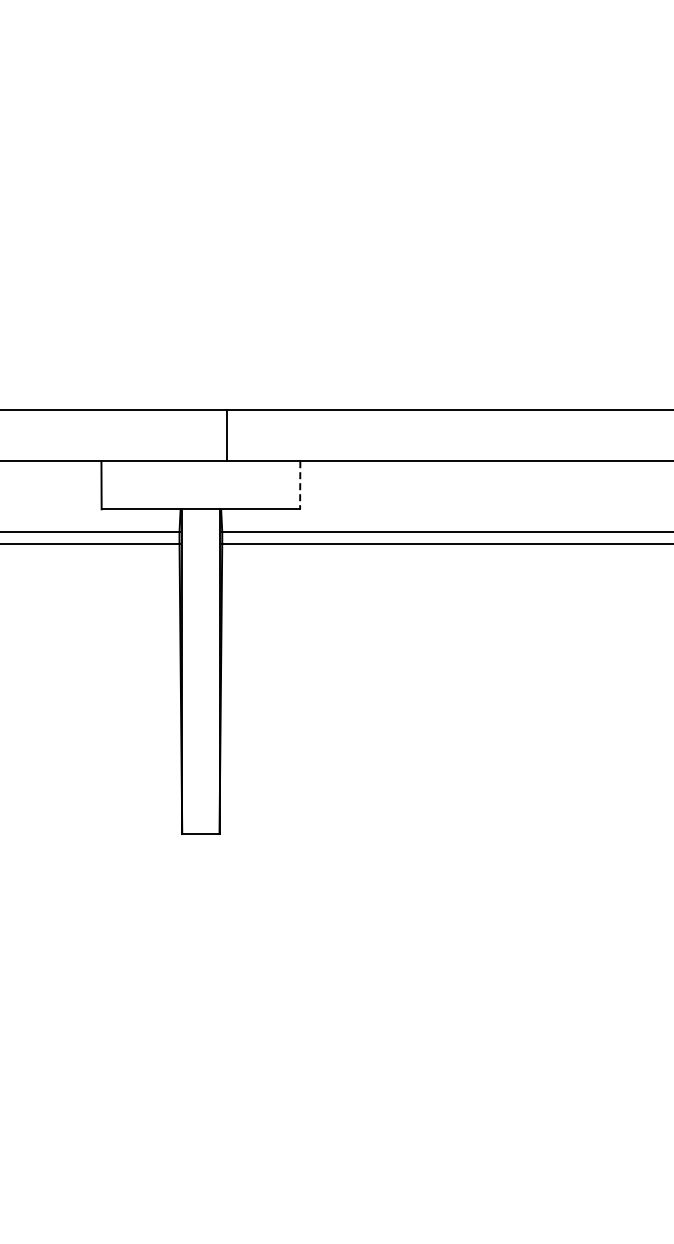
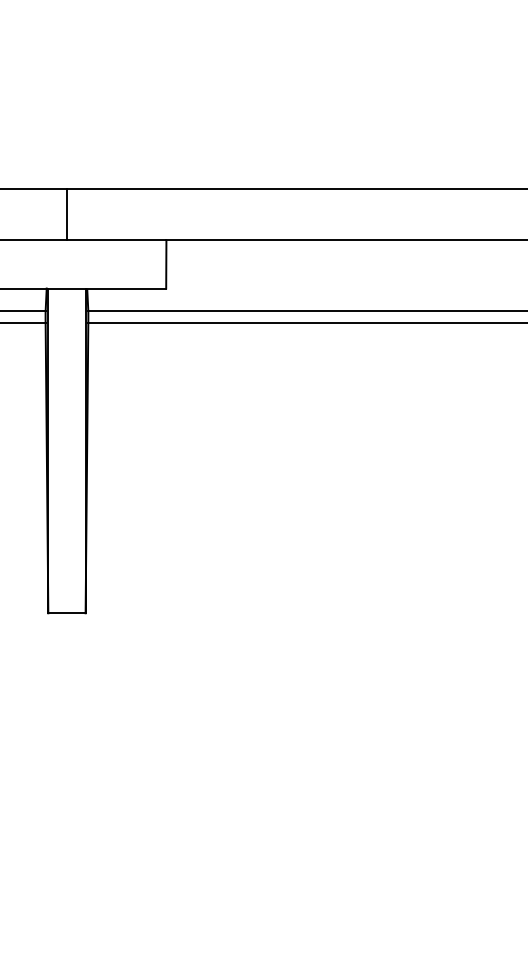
line: (226, 435) -> (66, 214), moved
line: (300, 485) -> (166, 264), dashed -> solid

